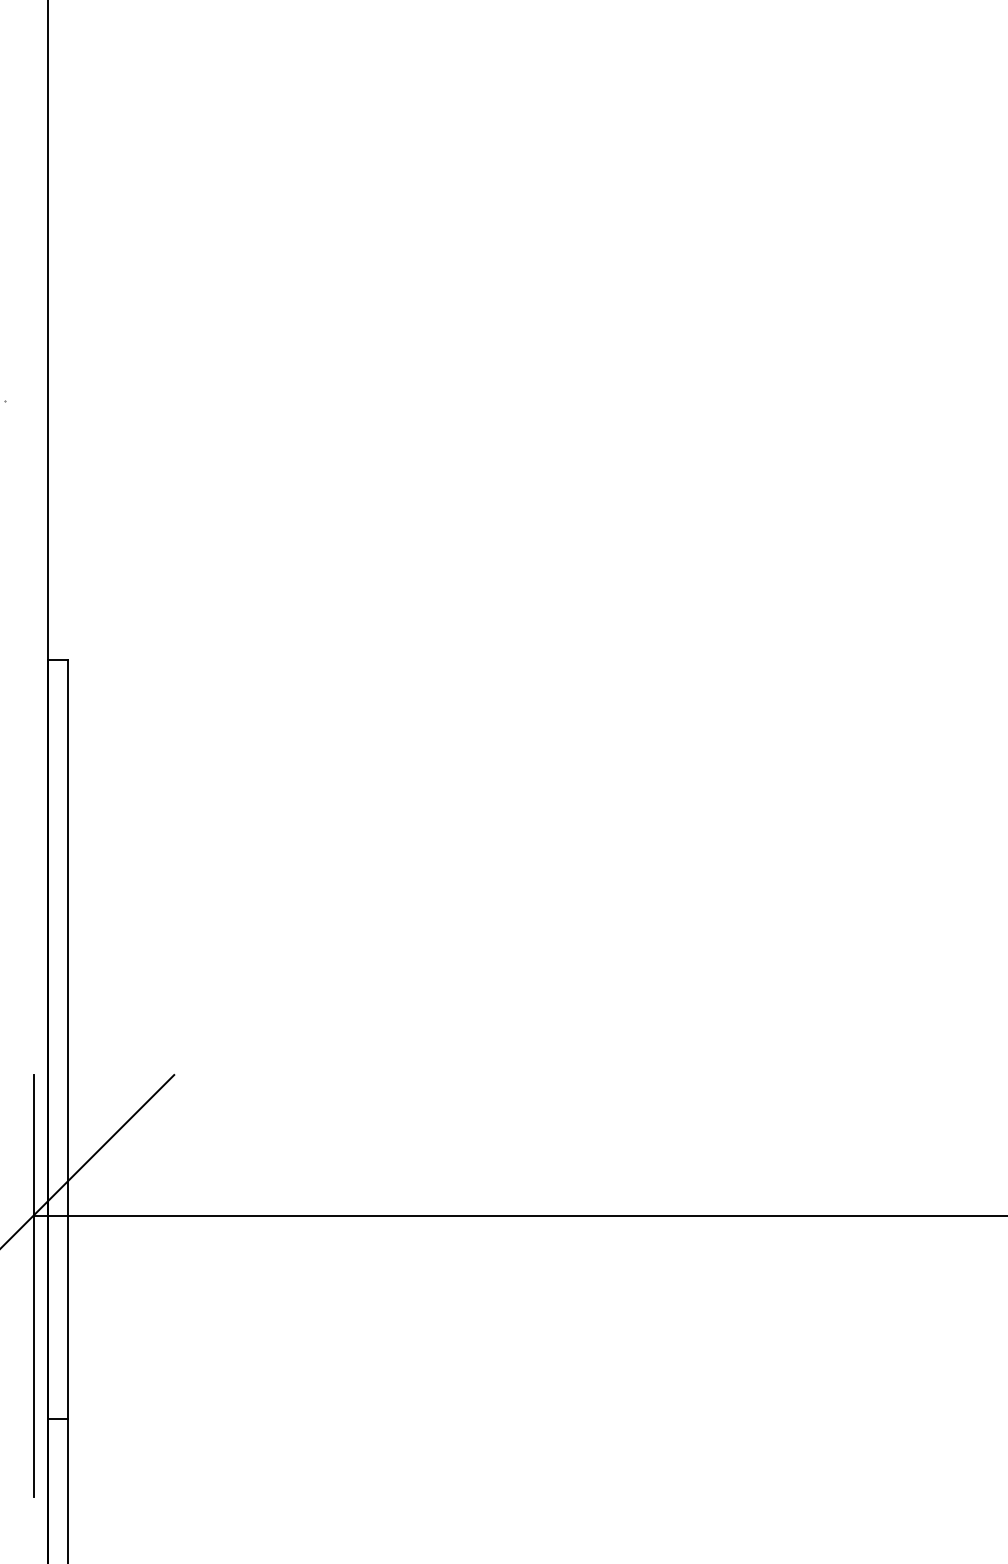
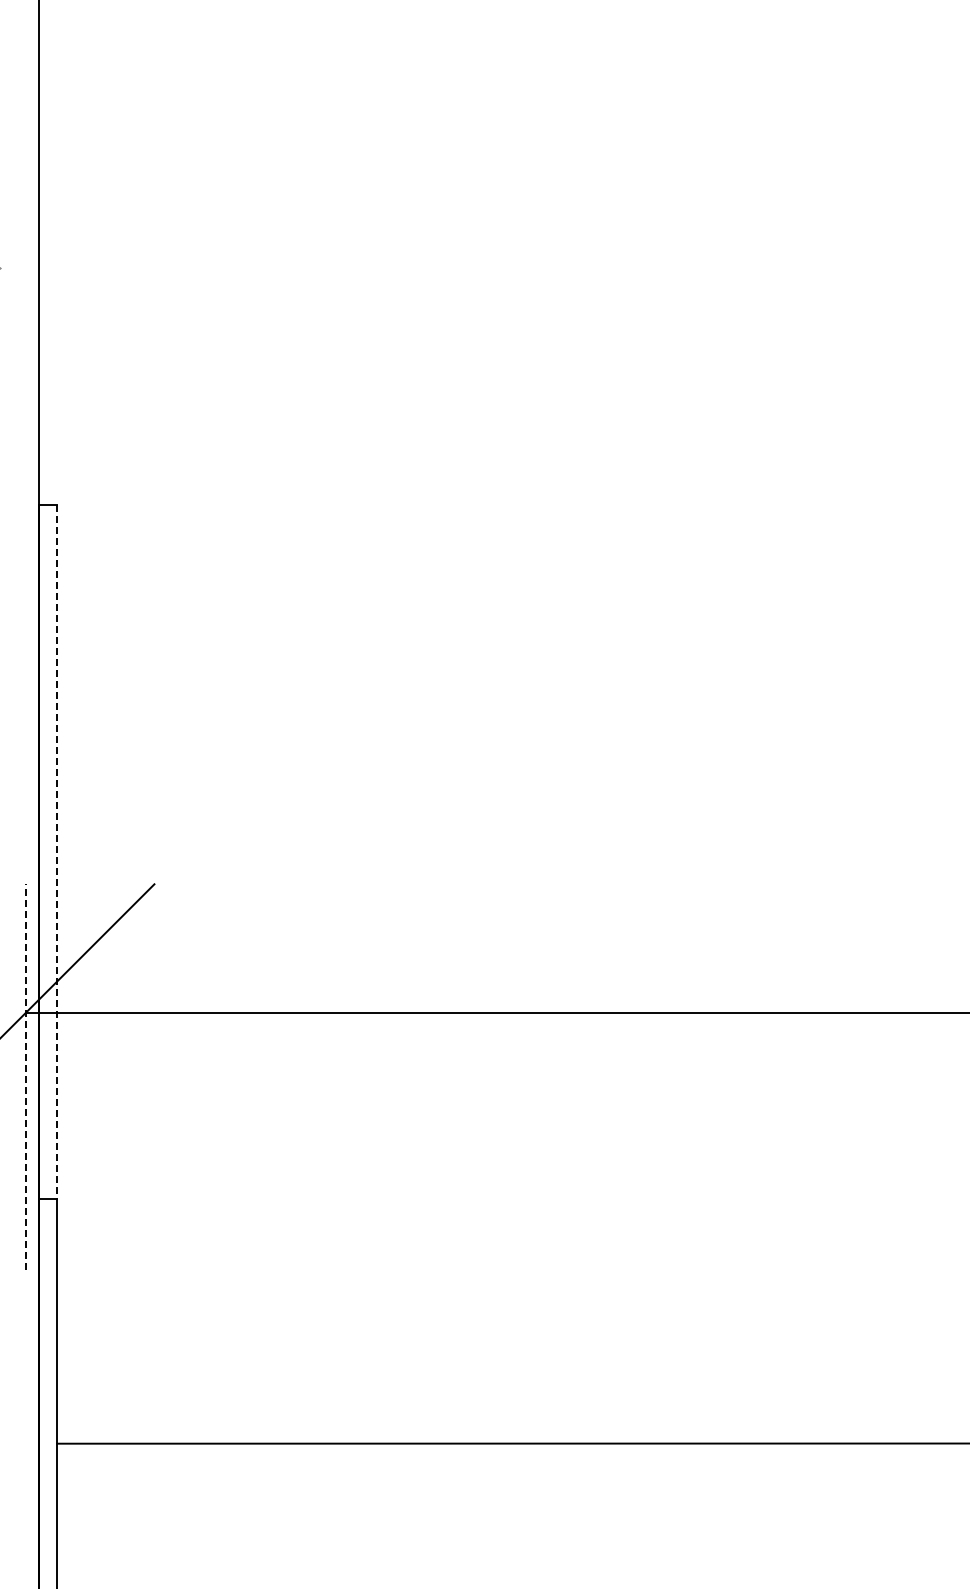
line: (68, 1039) -> (57, 851), solid -> dashed
line: (33, 1286) -> (25, 1077), solid -> dashed

